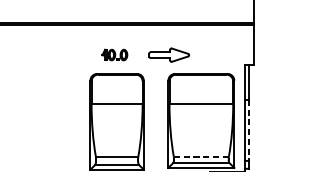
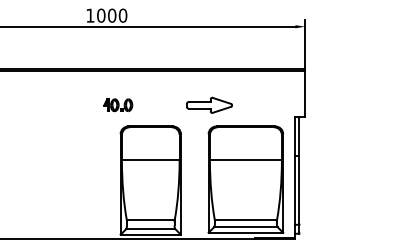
part: (115, 55) -> (118, 105), moved
line: (248, 130) -> (299, 190), dashed -> solid
line: (200, 157) -> (245, 220), dashed -> solid

